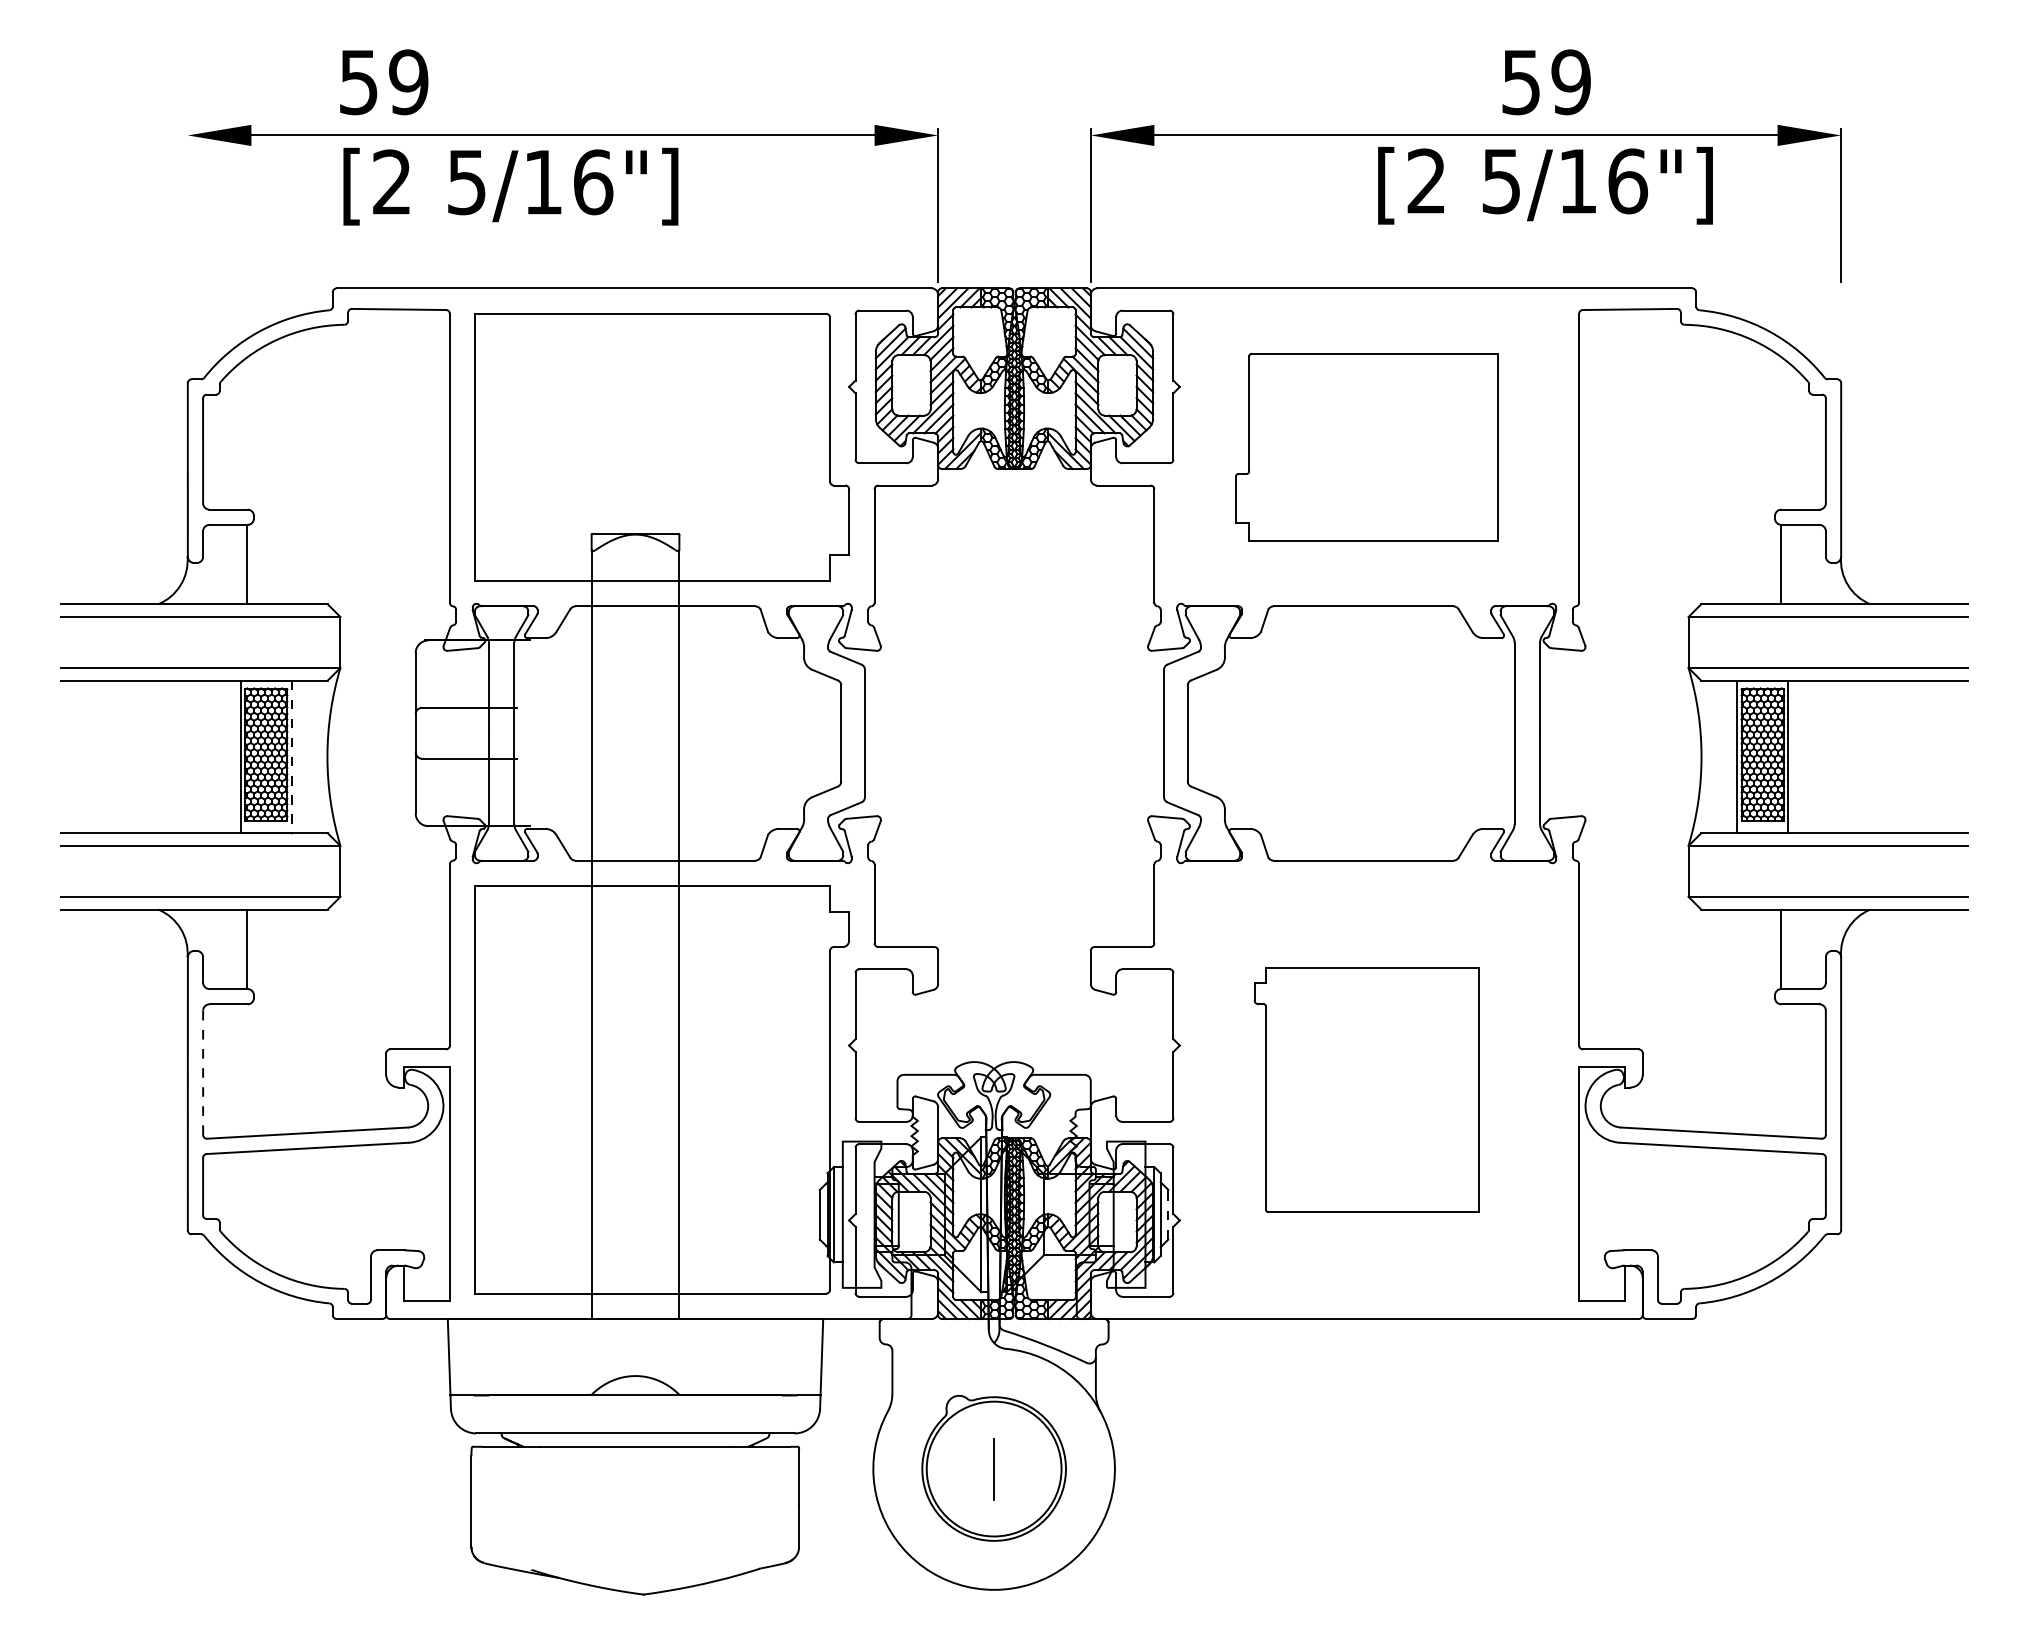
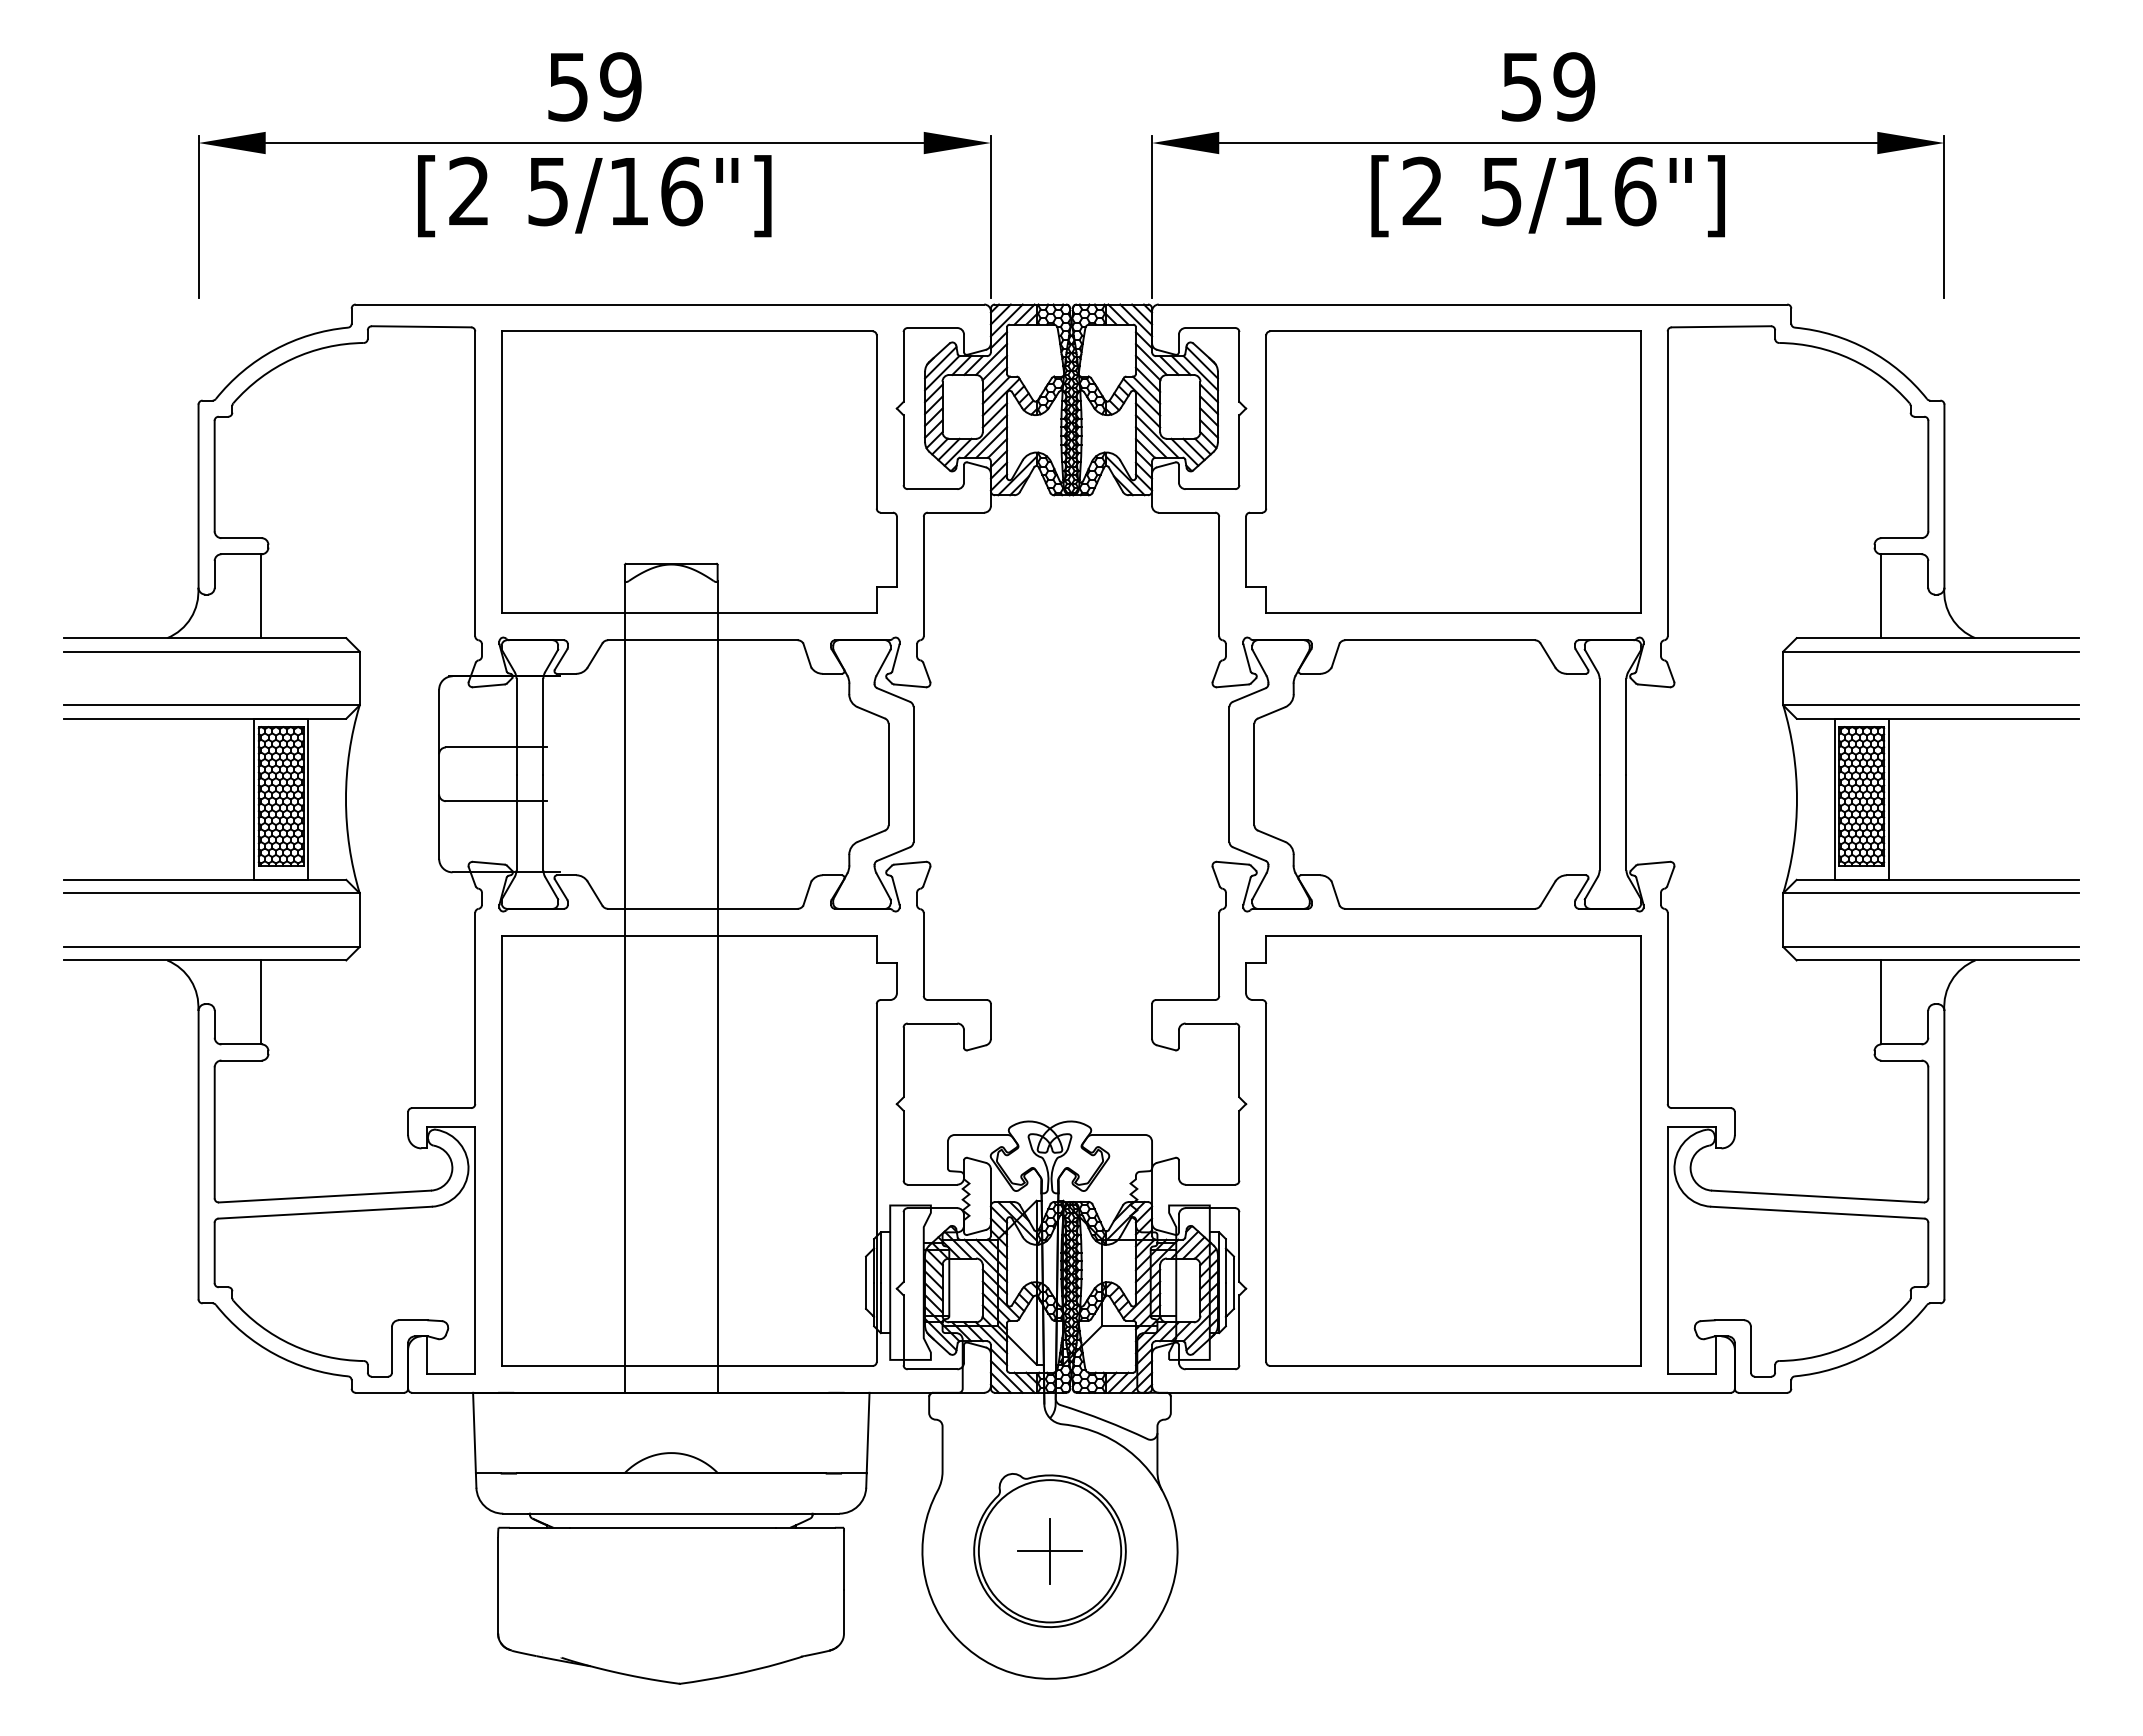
text: (383, 81) -> (594, 86), moved
text: (1546, 81) -> (1548, 86), moved
text: (1544, 186) -> (1547, 196), moved
text: (510, 187) -> (594, 196), moved
line: (187, 205) -> (198, 216), added
part: (1366, 446) -> (1443, 471), size x1.43
line: (291, 757) -> (308, 799), dashed -> solid
line: (202, 1072) -> (214, 1132), dashed -> solid
part: (1366, 1089) -> (1443, 1150), size x1.67
line: (1167, 1215) -> (1233, 1283), dashed -> solid
line: (993, 1469) -> (1049, 1551), added

